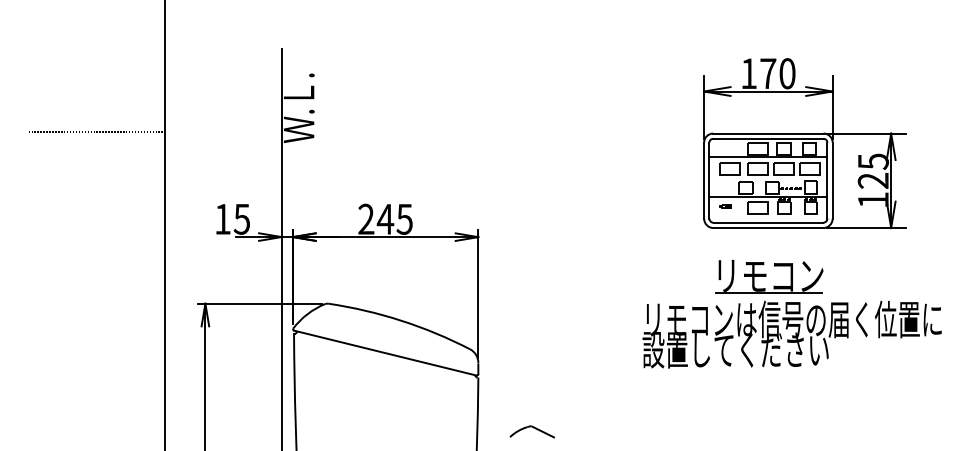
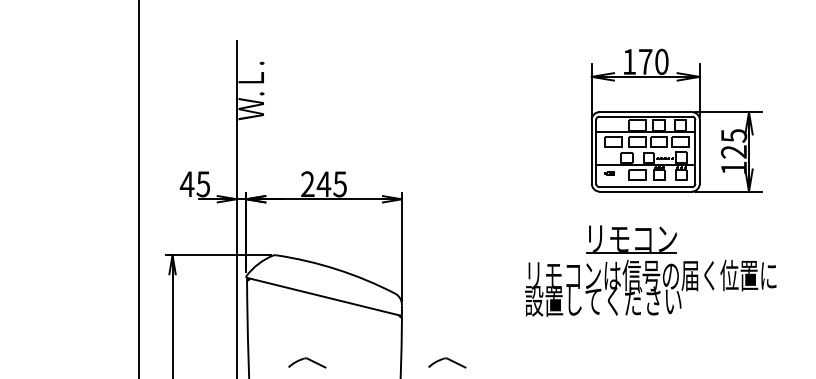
line: (97, 131) -> (81, 110), removed
text: (221, 218) -> (186, 183), 15 -> 45
part: (791, 313) -> (650, 270), moved
part: (365, 431) -> (307, 362), added

